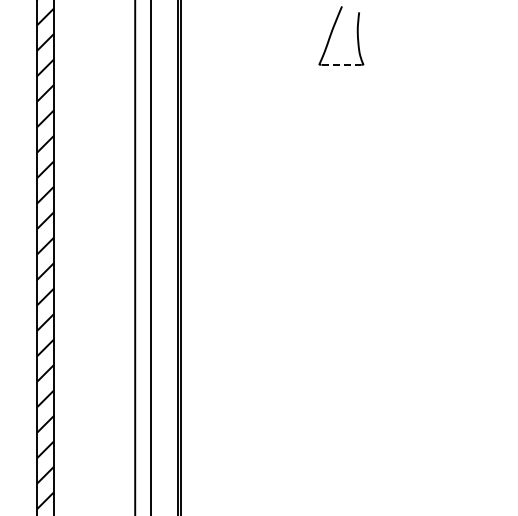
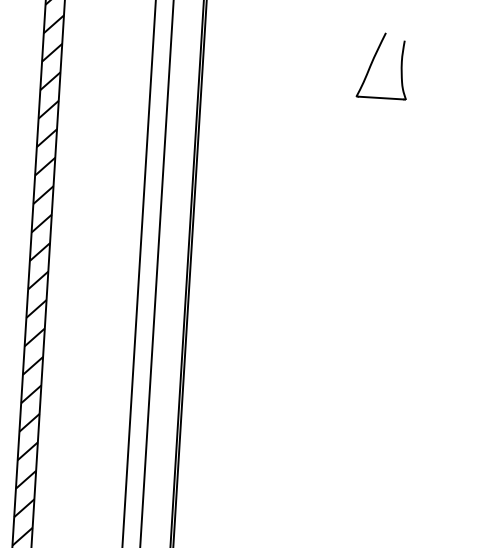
line: (341, 64) -> (381, 97), dashed -> solid

